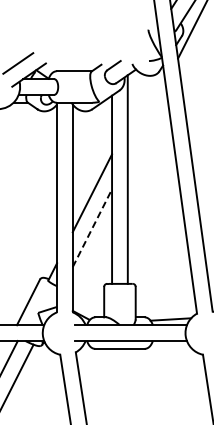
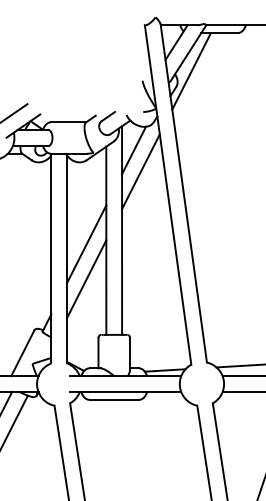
line: (140, 99) -> (134, 150), added
line: (146, 120) -> (140, 171), added
line: (92, 228) -> (86, 279), dashed -> solid

